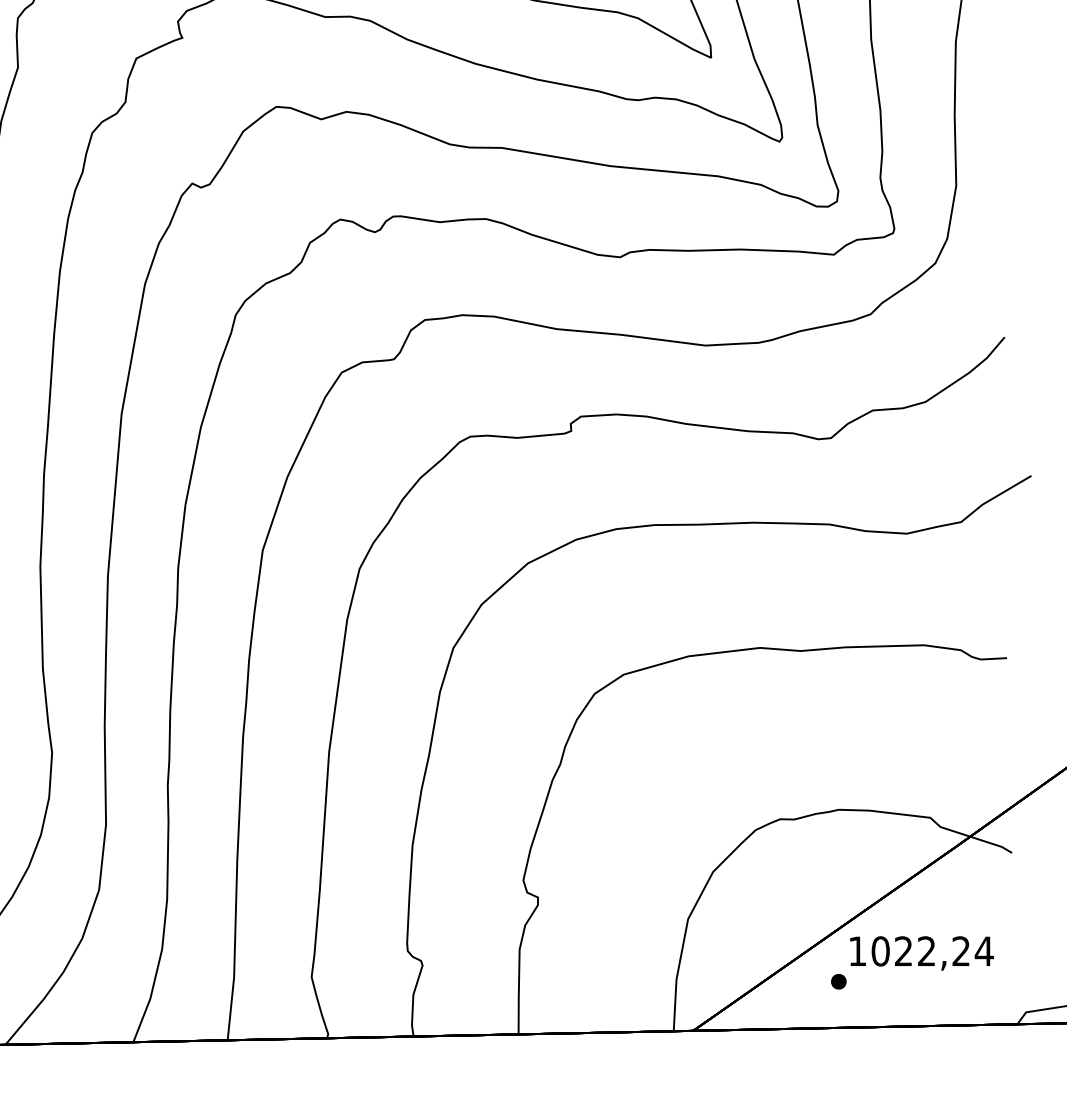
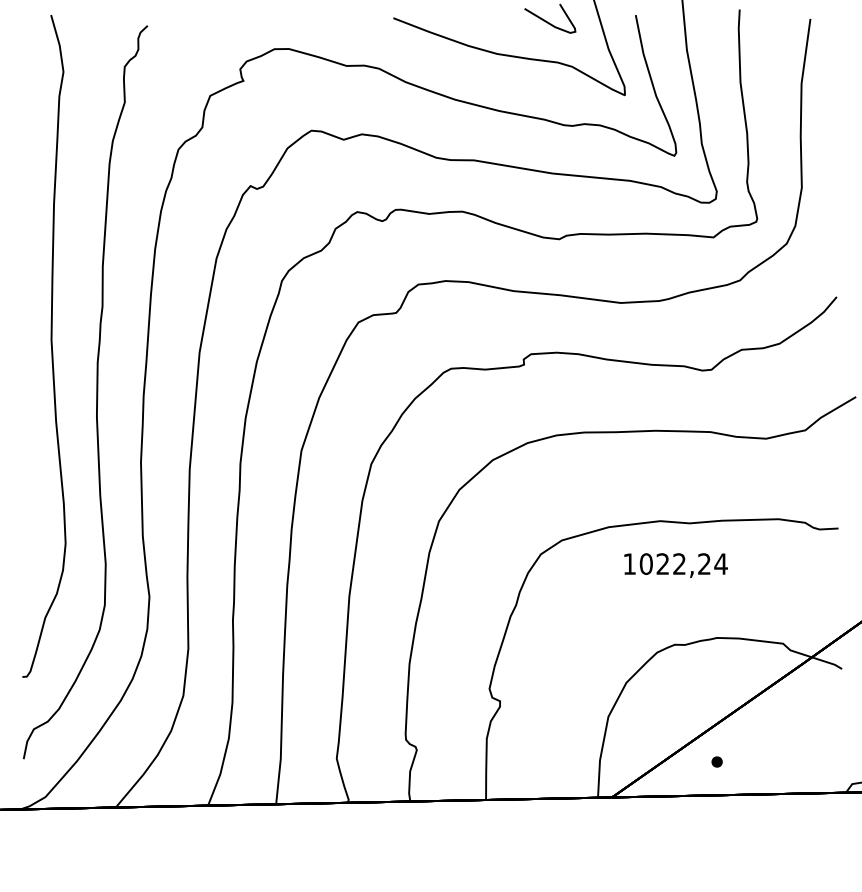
text: (921, 953) -> (675, 565), moved

